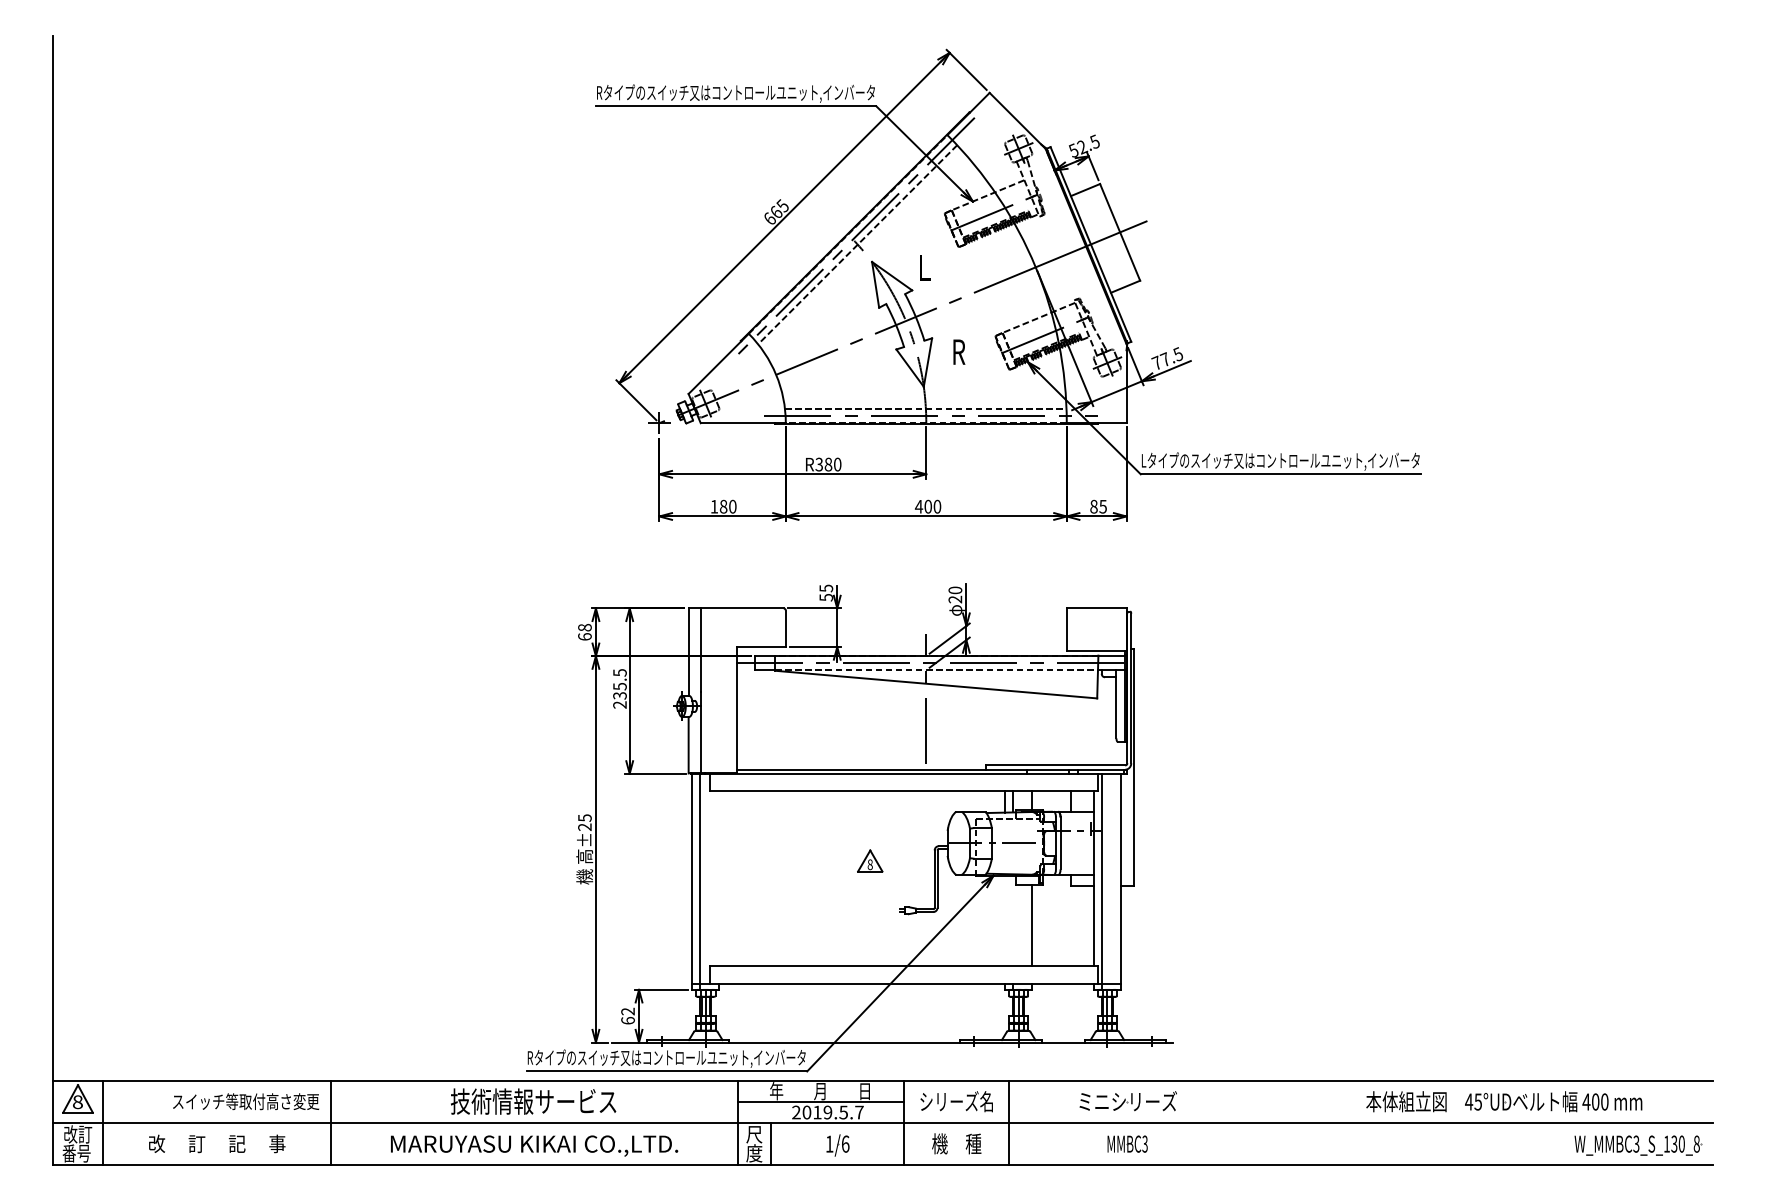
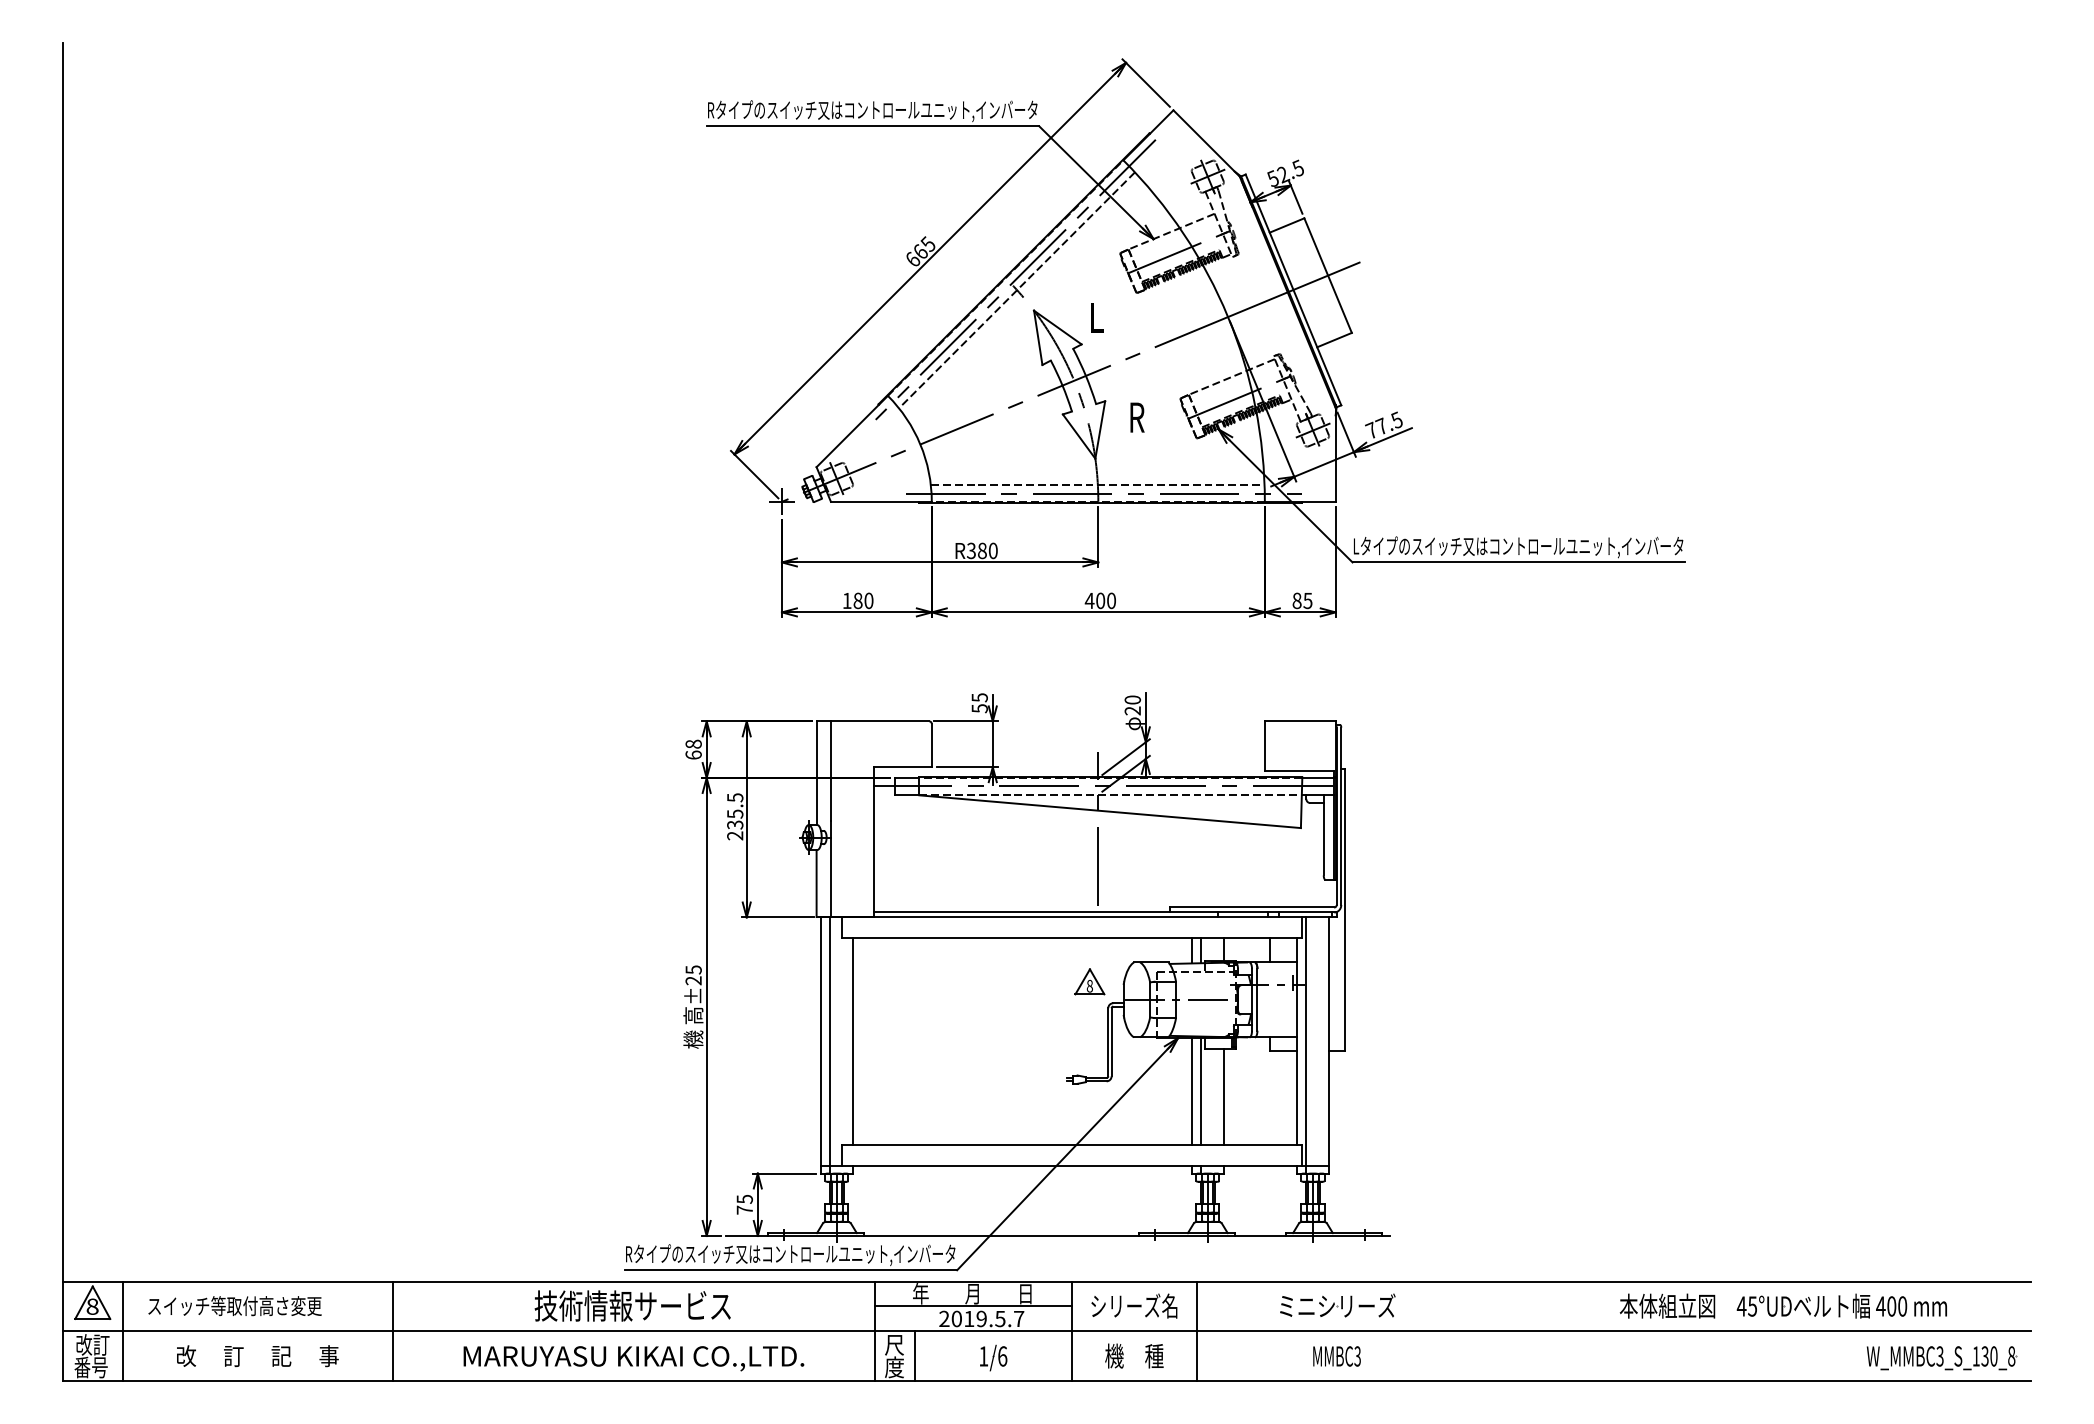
part: (869, 860) -> (1089, 981), moved
line: (719, 878) -> (853, 1041), added
line: (1004, 920) -> (1191, 1091), added
line: (1012, 920) -> (1200, 1091), added
text: (627, 1015) -> (744, 1204), 62 -> 75
text: (245, 1102) -> (234, 1306), moved

